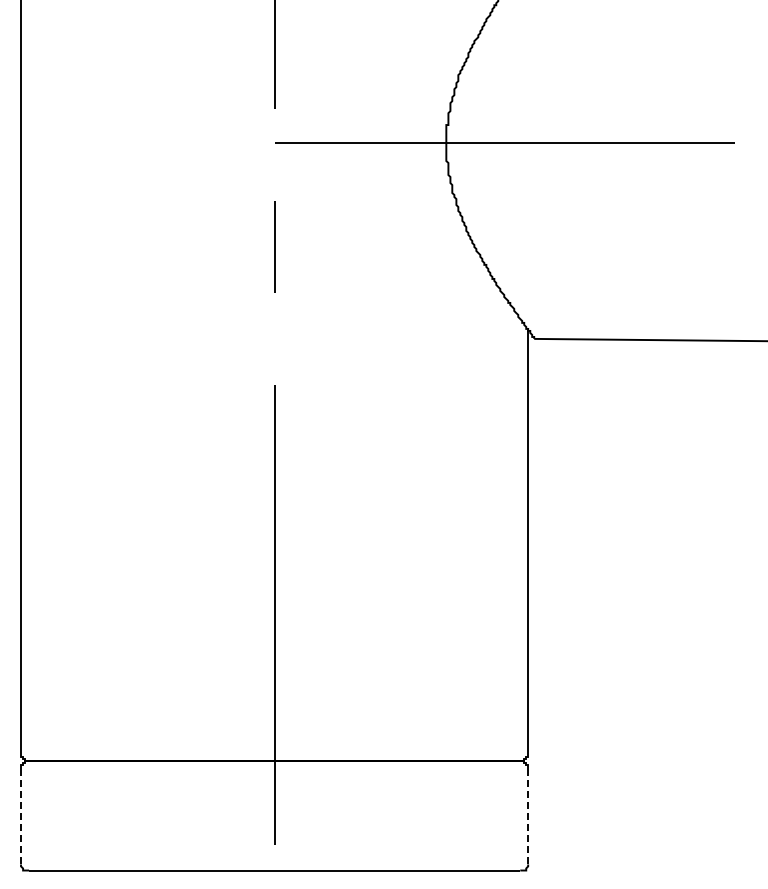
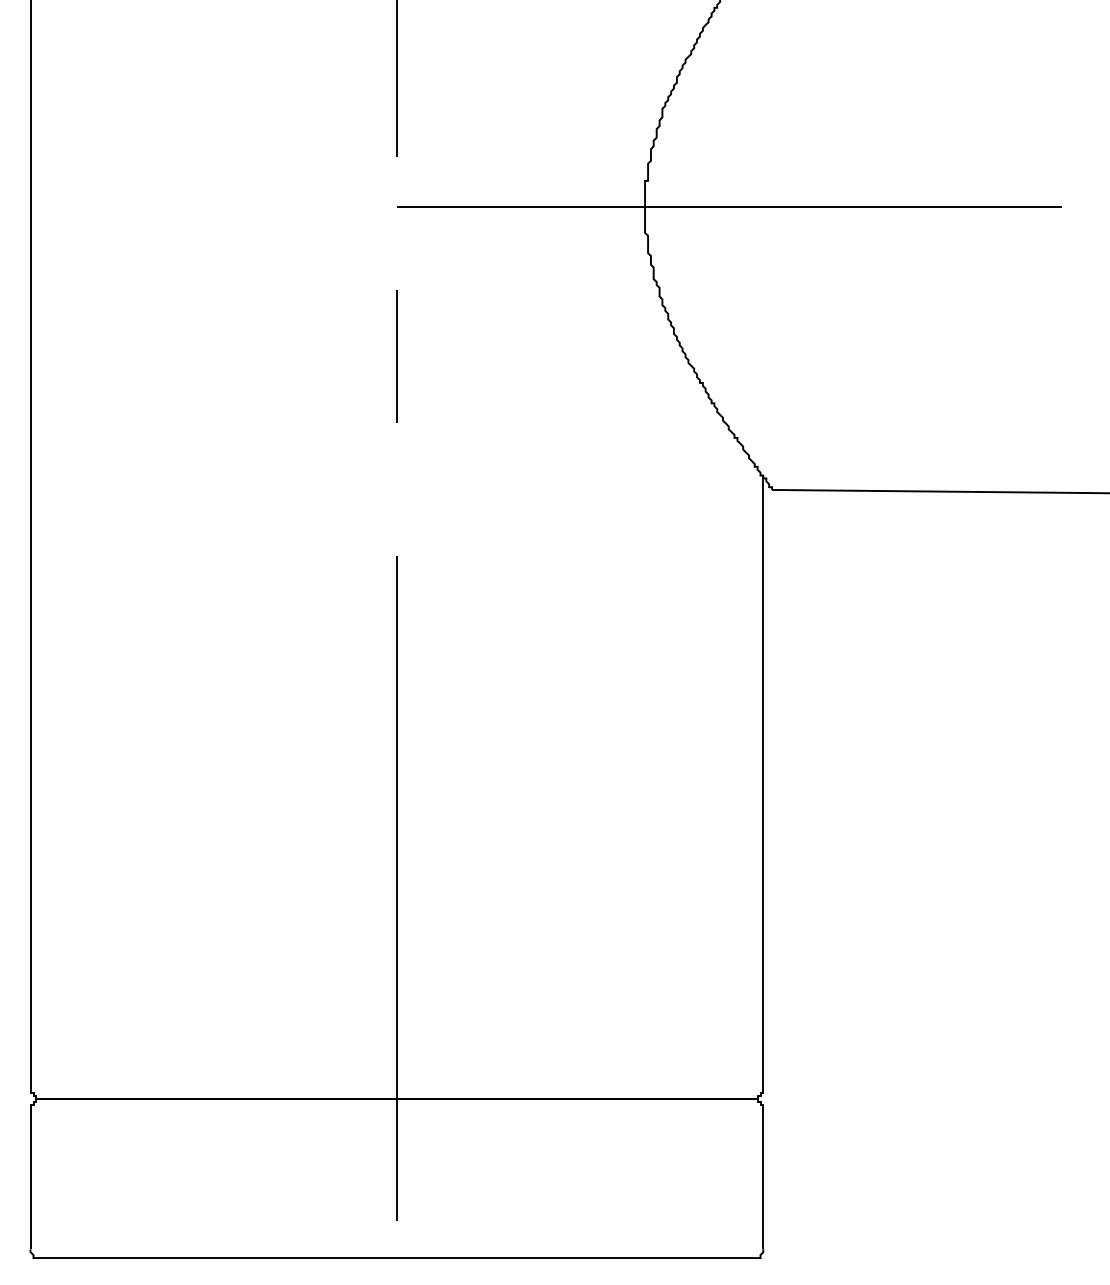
line: (21, 816) -> (31, 1180), dashed -> solid
line: (528, 816) -> (763, 1180), dashed -> solid

